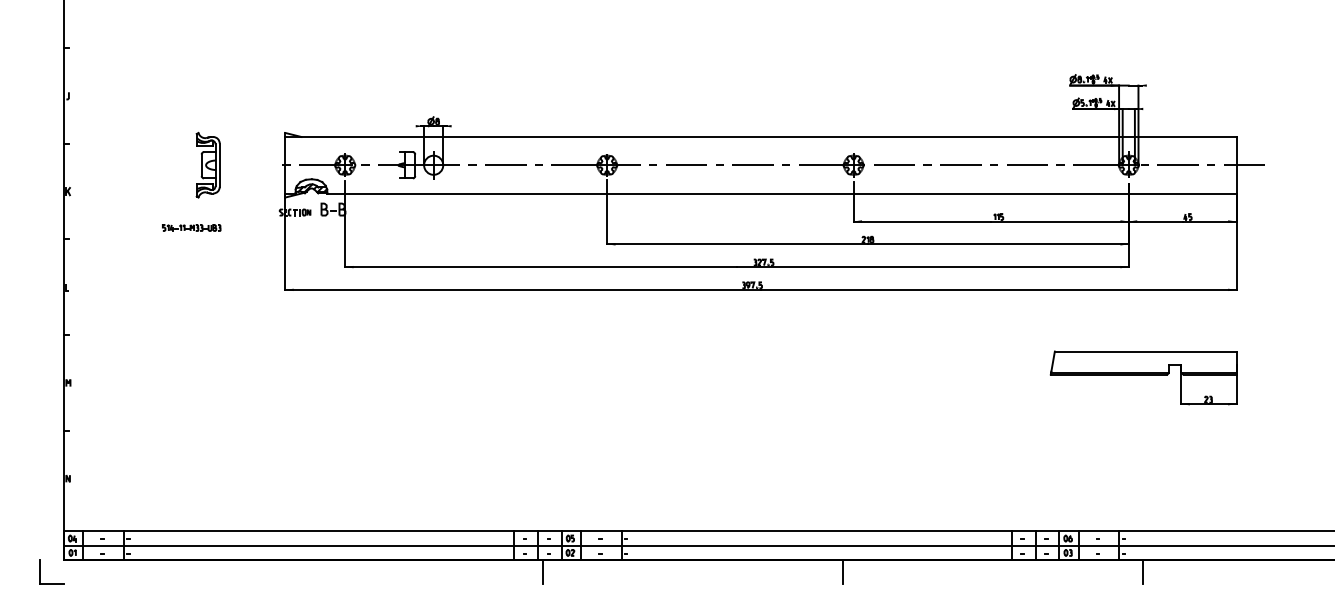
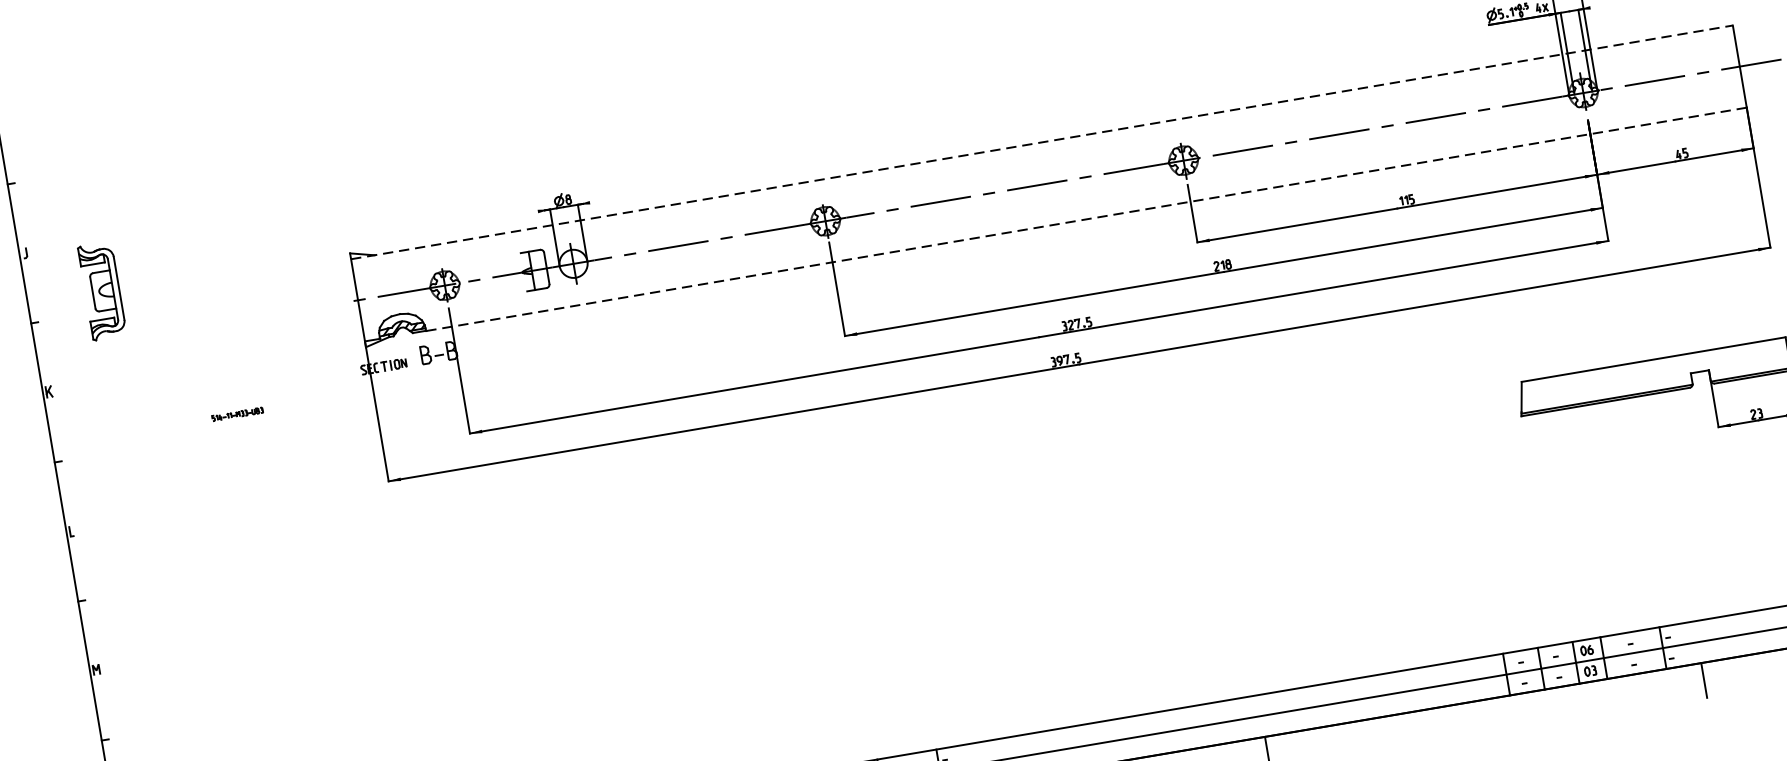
line: (760, 136) -> (1041, 141), solid -> dashed
part: (207, 164) -> (101, 290), moved
line: (781, 193) -> (1085, 219), solid -> dashed
part: (191, 227) -> (237, 413), size x0.6

